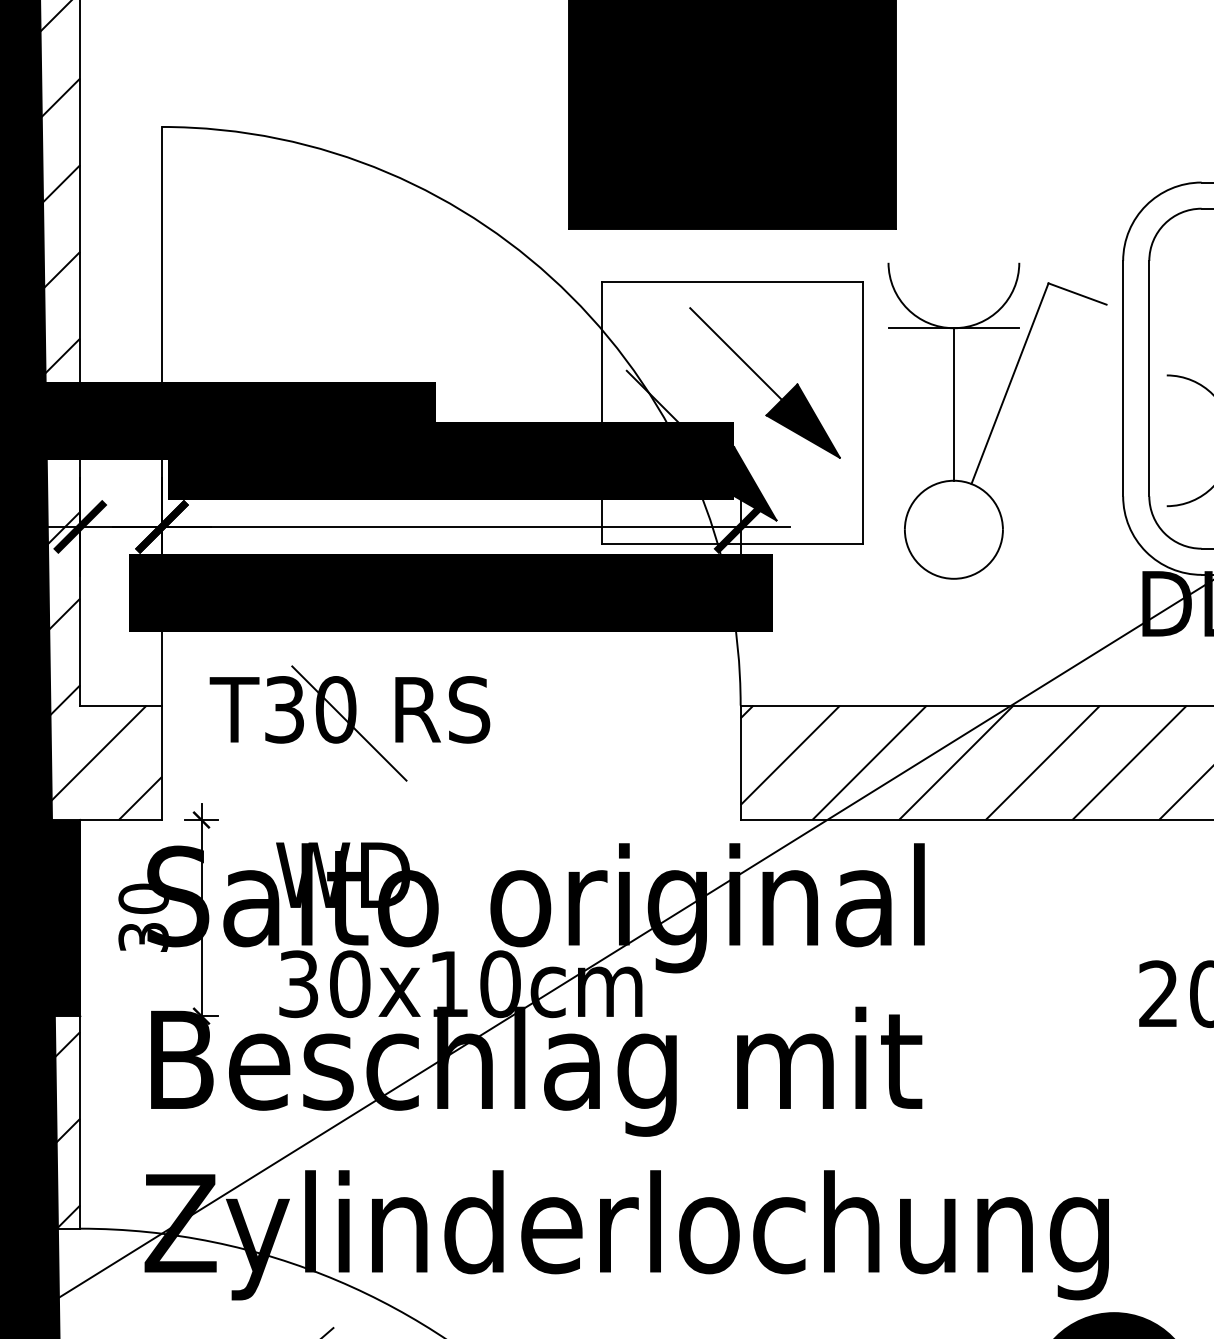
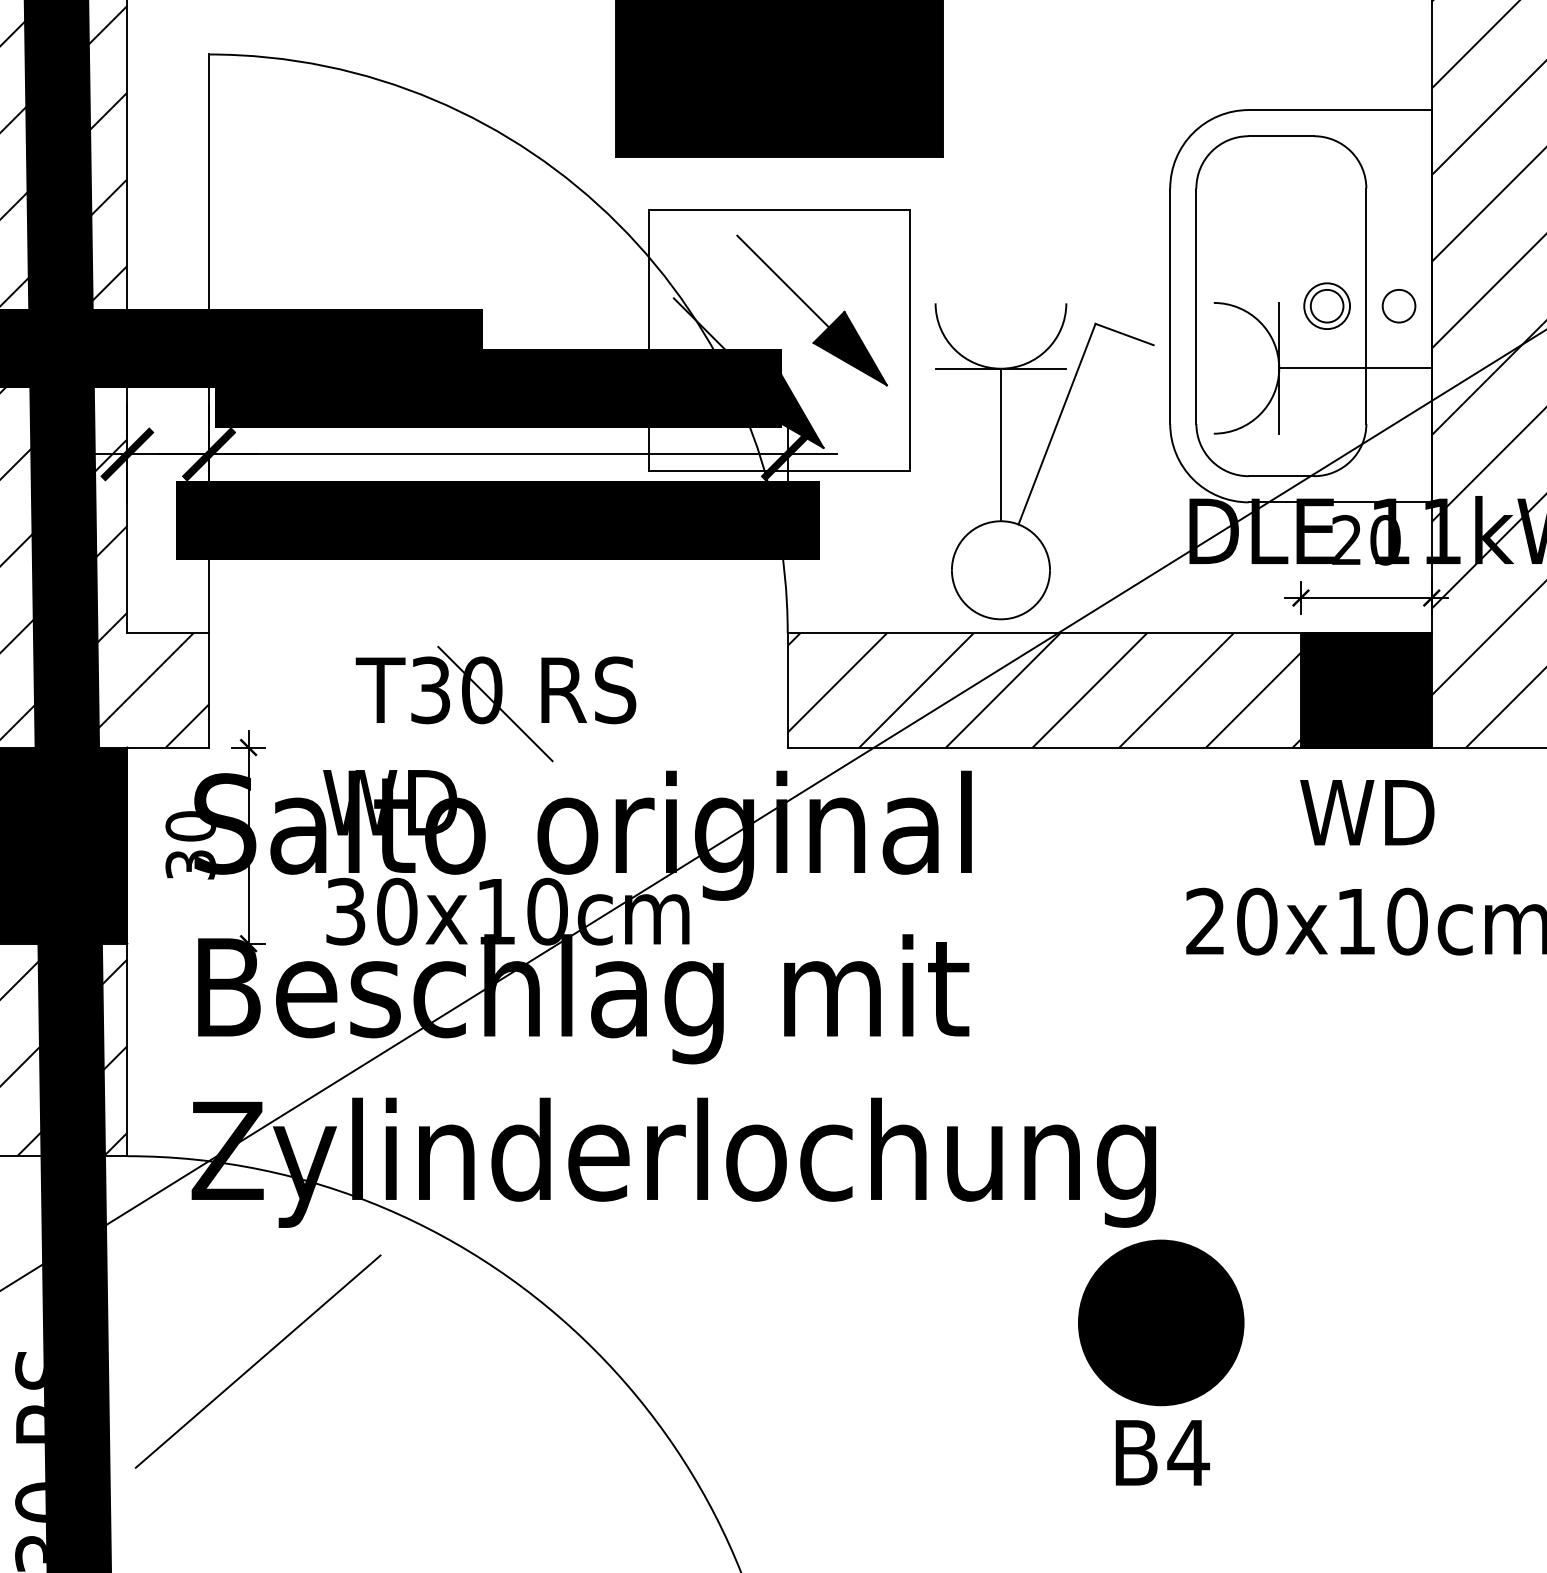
part: (997, 420) -> (1044, 461), moved
part: (349, 722) -> (495, 703), moved

